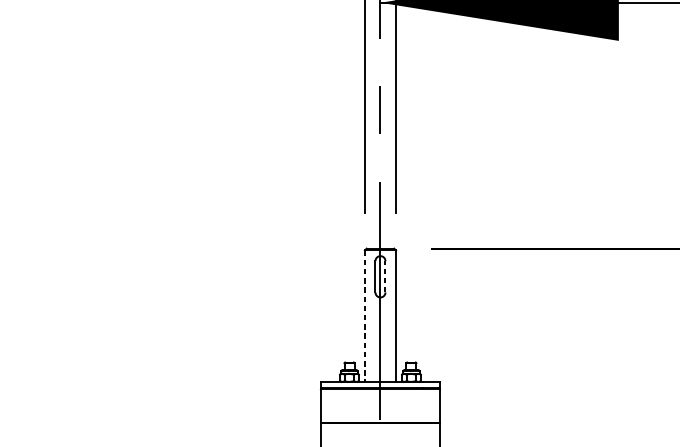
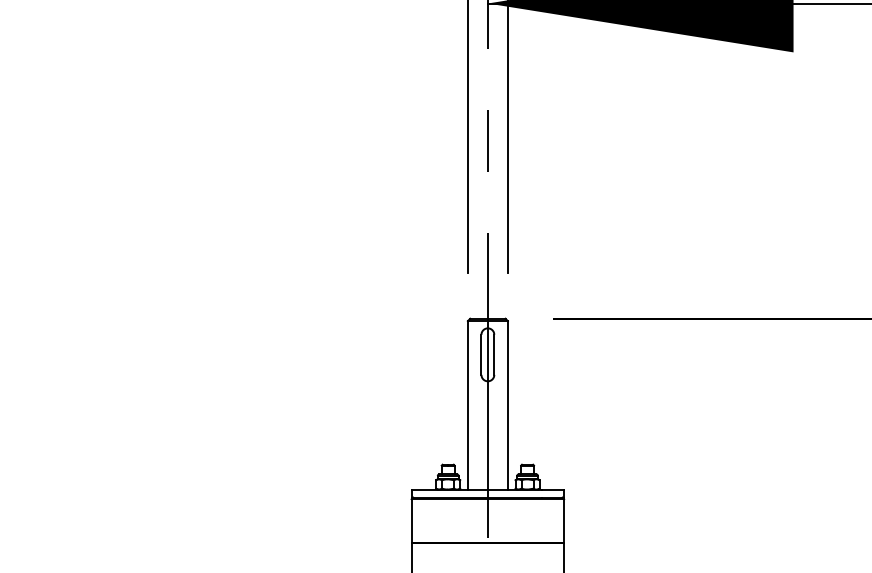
line: (385, 276) -> (494, 354), dashed -> solid
line: (364, 316) -> (467, 405), dashed -> solid

